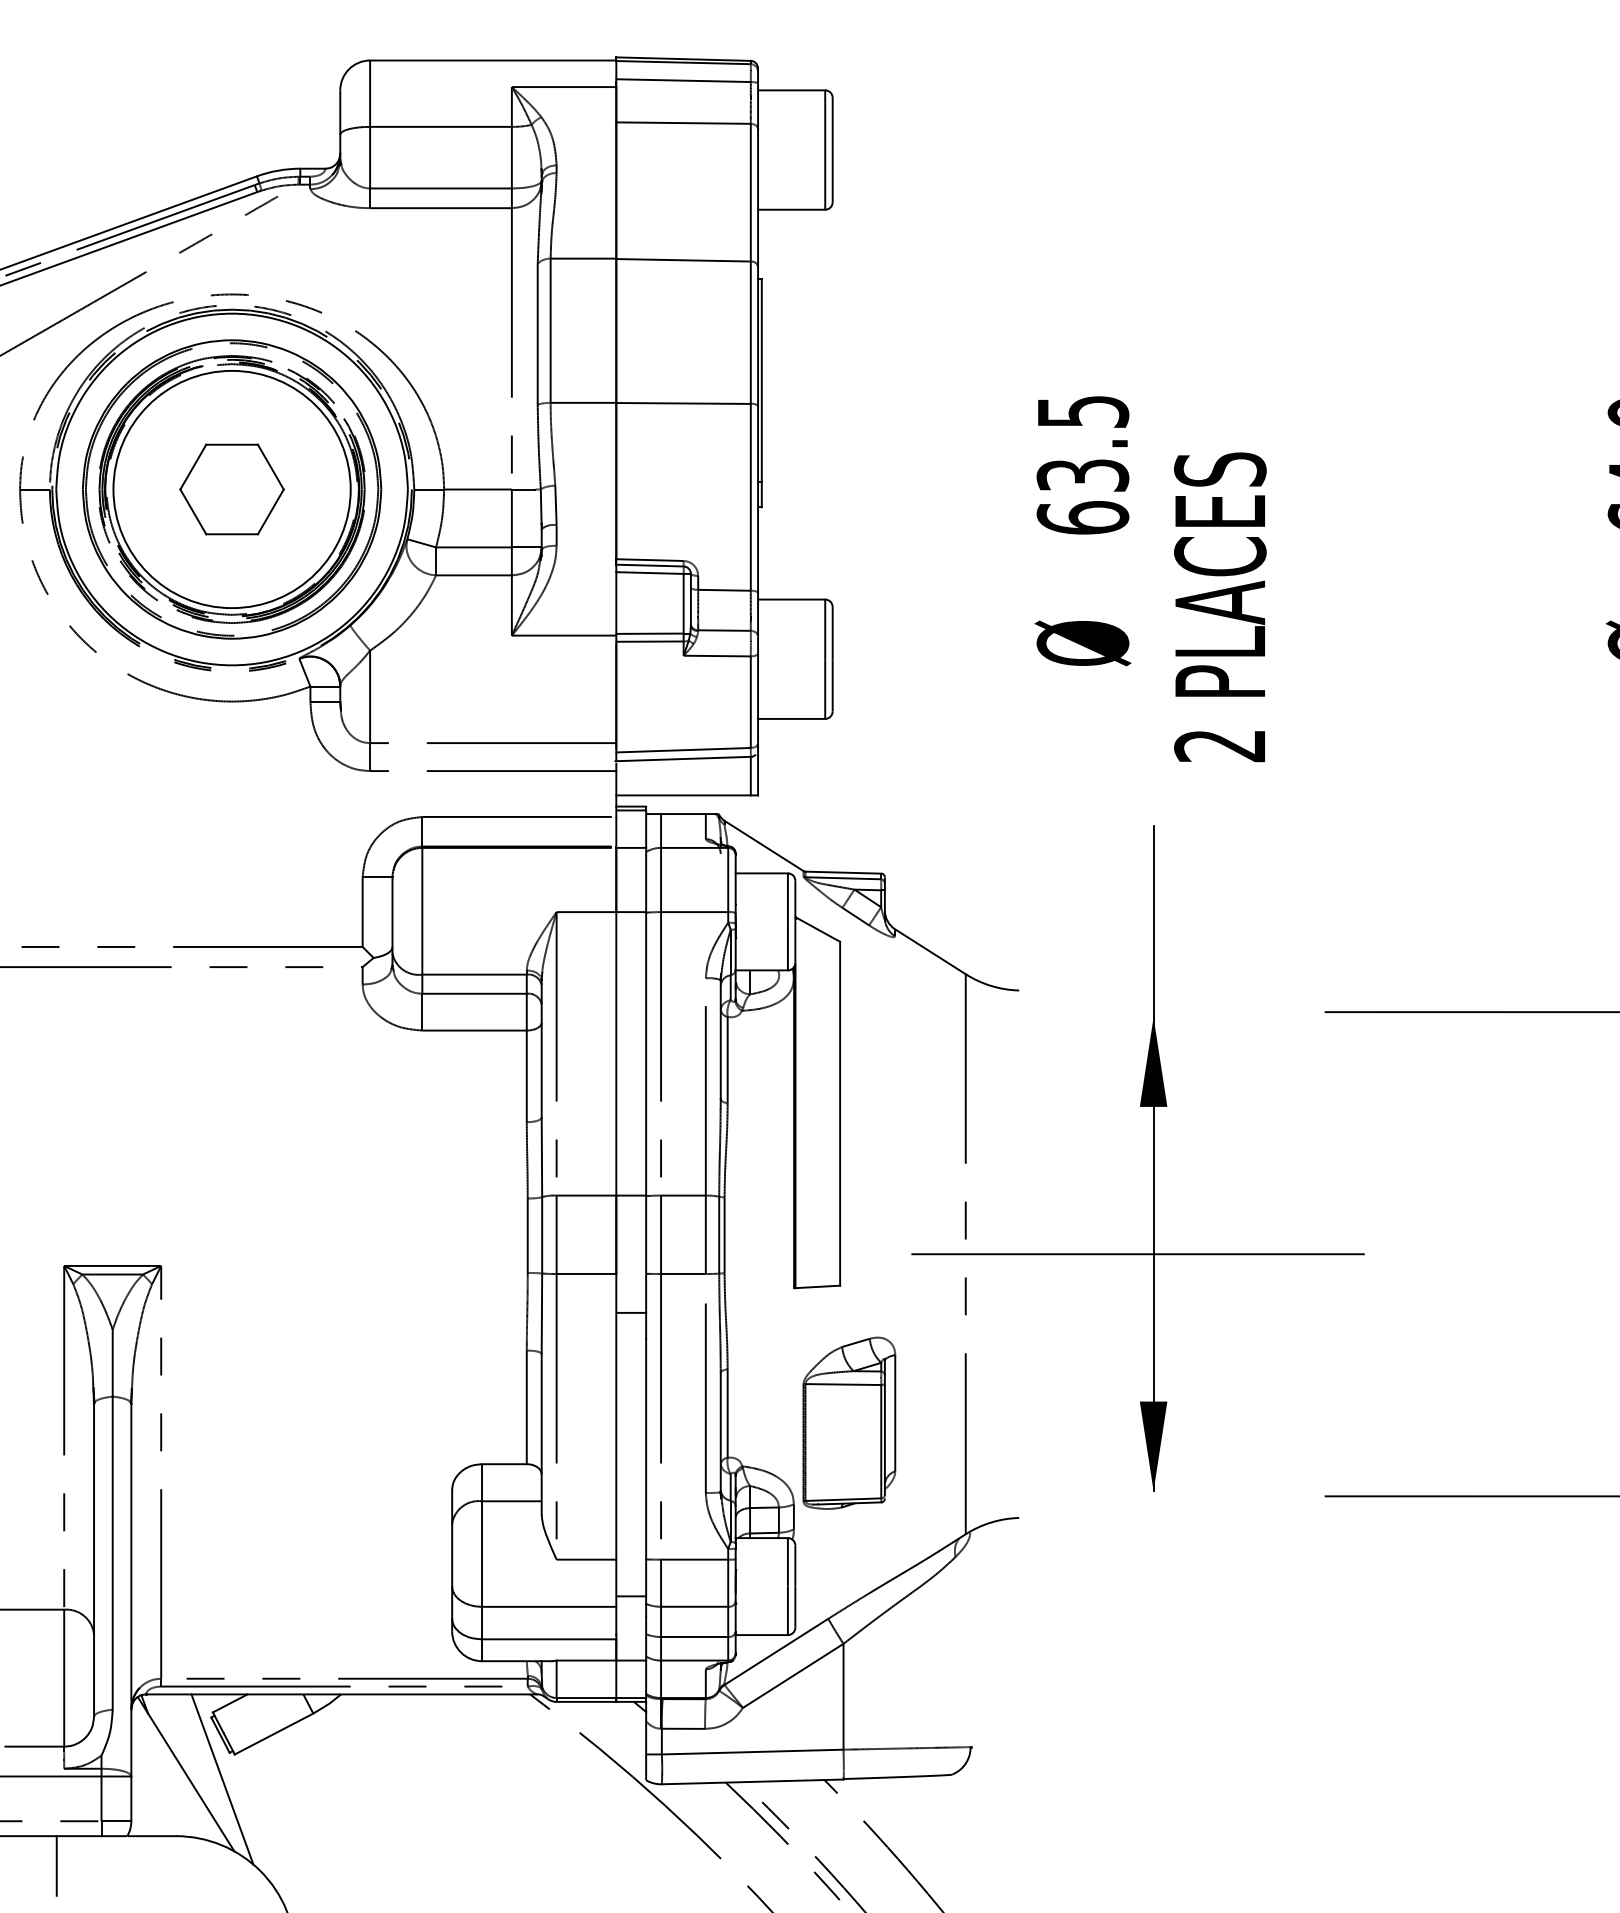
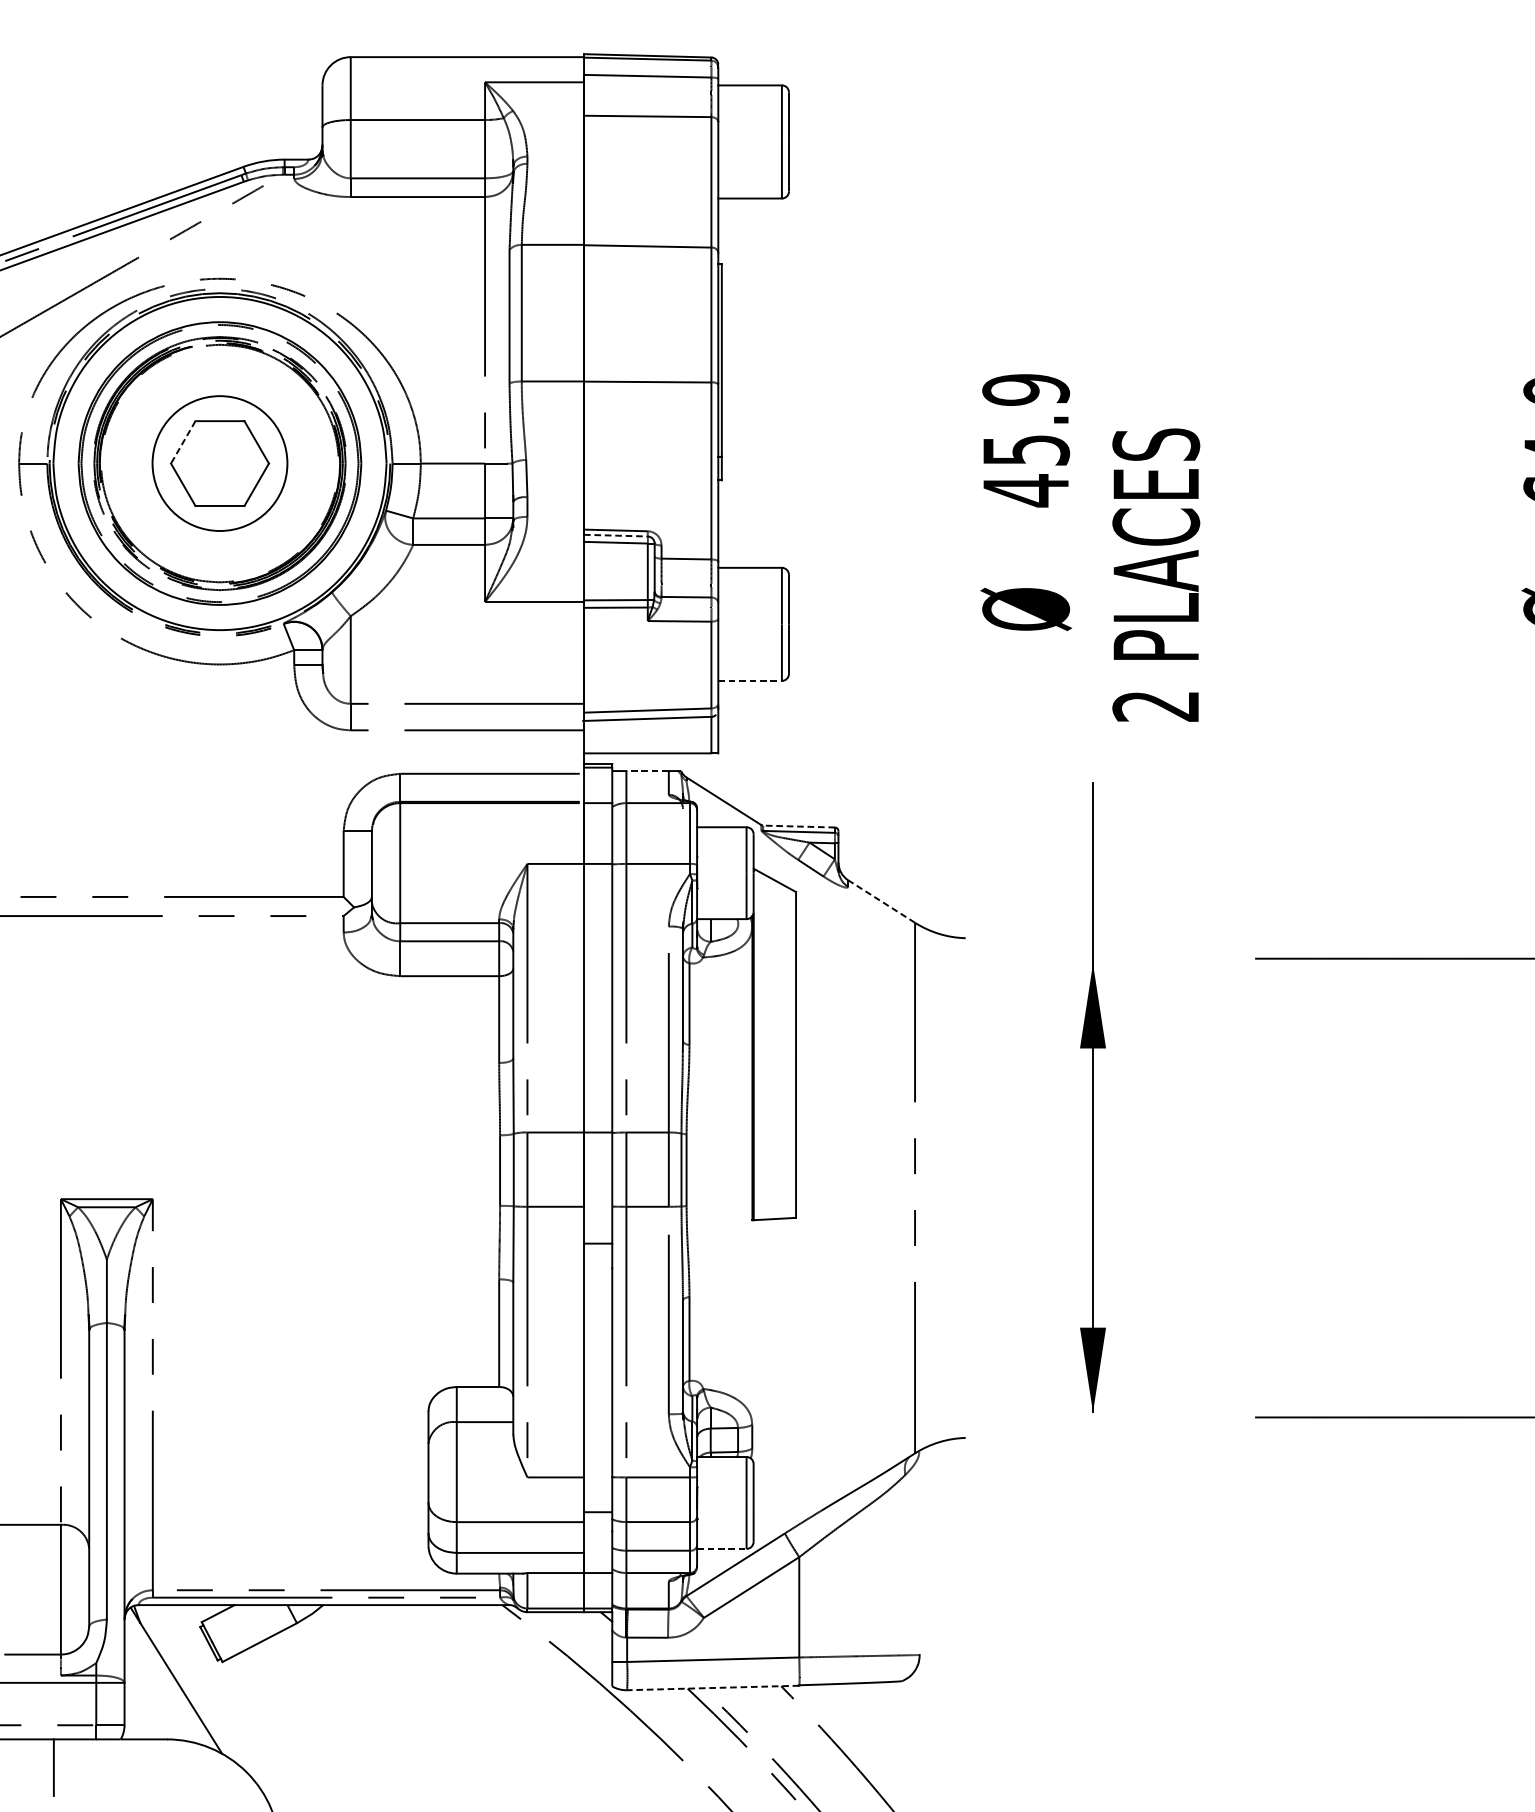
text: (1082, 465) -> (1025, 440), 63.5 -> 45.9
line: (193, 467) -> (183, 442), solid -> dashed
circle: (231, 489) -> (219, 463), size x0.6
line: (649, 565) -> (615, 535), solid -> dashed
line: (791, 718) -> (749, 680), solid -> dashed
line: (682, 814) -> (646, 771), solid -> dashed
line: (843, 872) -> (799, 826), solid -> dashed
line: (930, 951) -> (881, 901), solid -> dashed
line: (1137, 1254) -> (1077, 1188), removed
part: (849, 1422) -> (804, 1347), removed
line: (762, 1635) -> (722, 1549), solid -> dashed
line: (222, 1779) -> (210, 1685), removed
line: (752, 1781) -> (713, 1687), solid -> dashed

